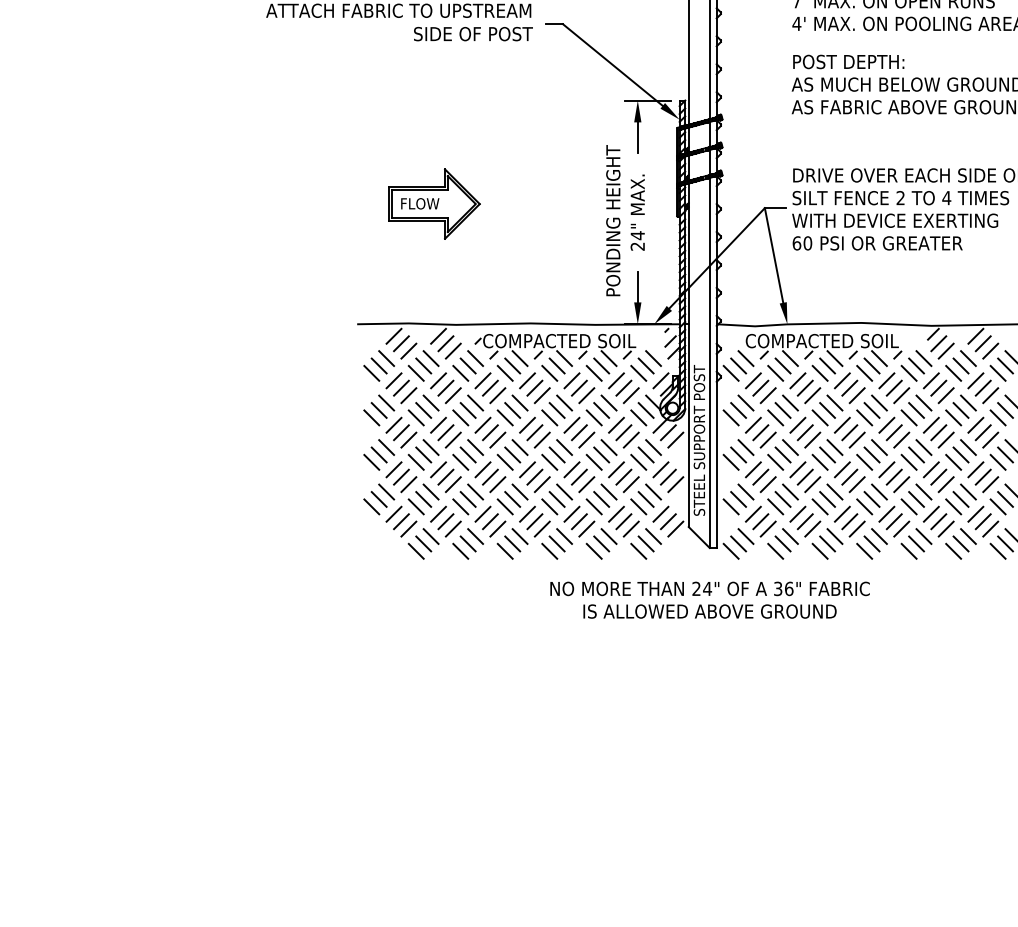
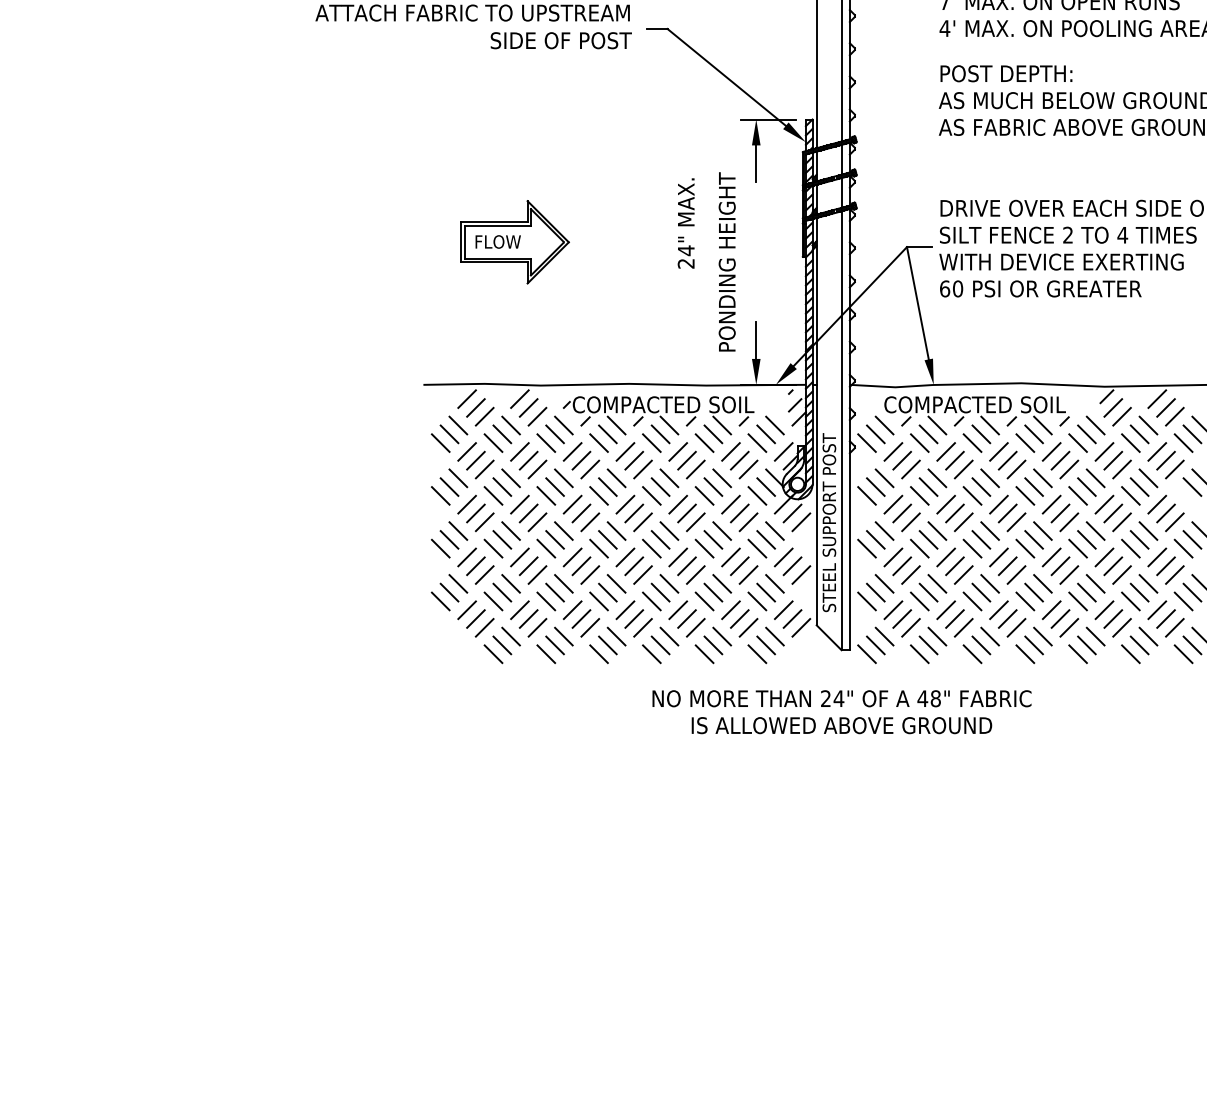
text: (637, 212) -> (685, 223), moved
line: (997, 417) -> (1183, 495), removed
text: (783, 588) -> (928, 698), 36" -> 48"

